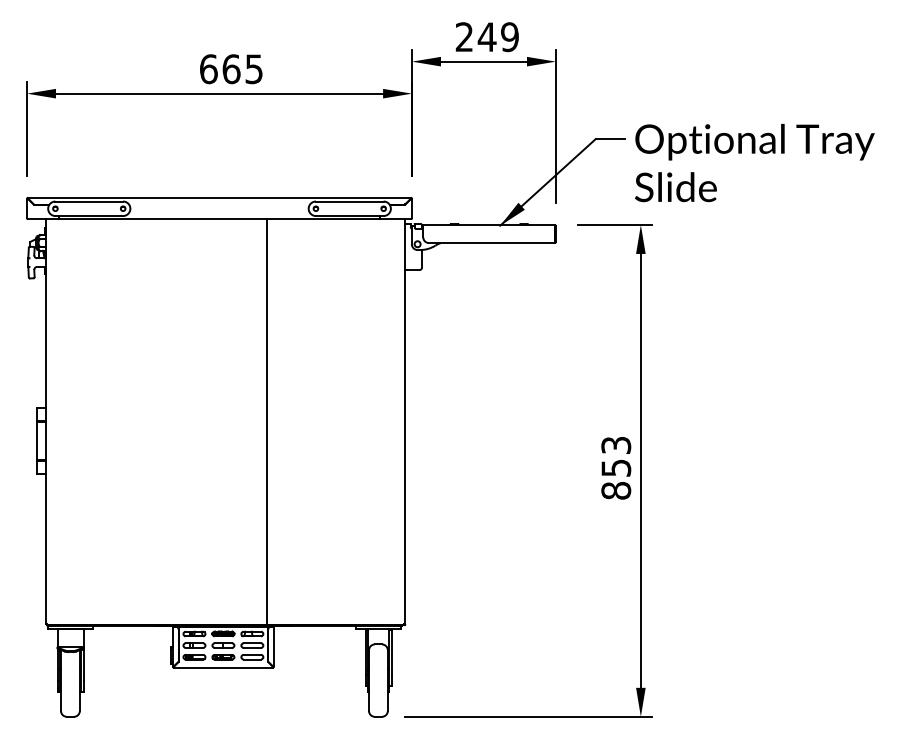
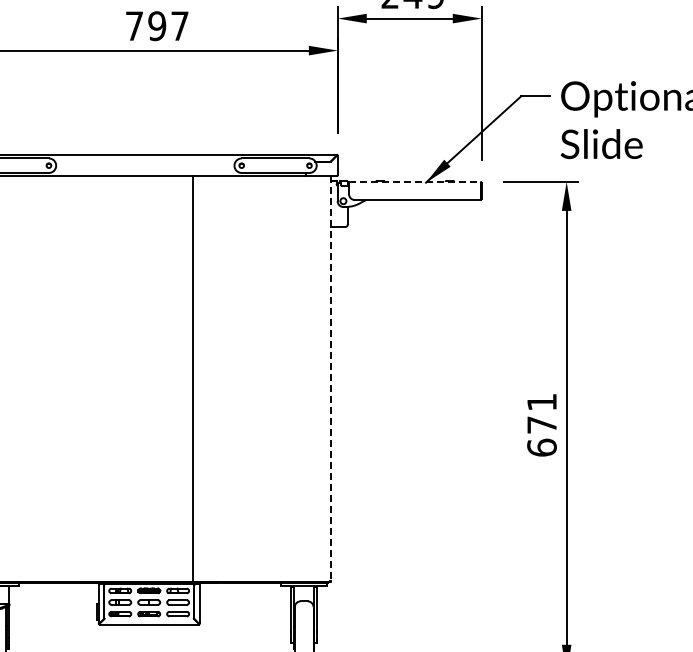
text: (231, 69) -> (157, 26), 665 -> 797
line: (488, 225) -> (414, 182), solid -> dashed
line: (405, 421) -> (331, 378), solid -> dashed
text: (616, 468) -> (542, 425), 853 -> 671

